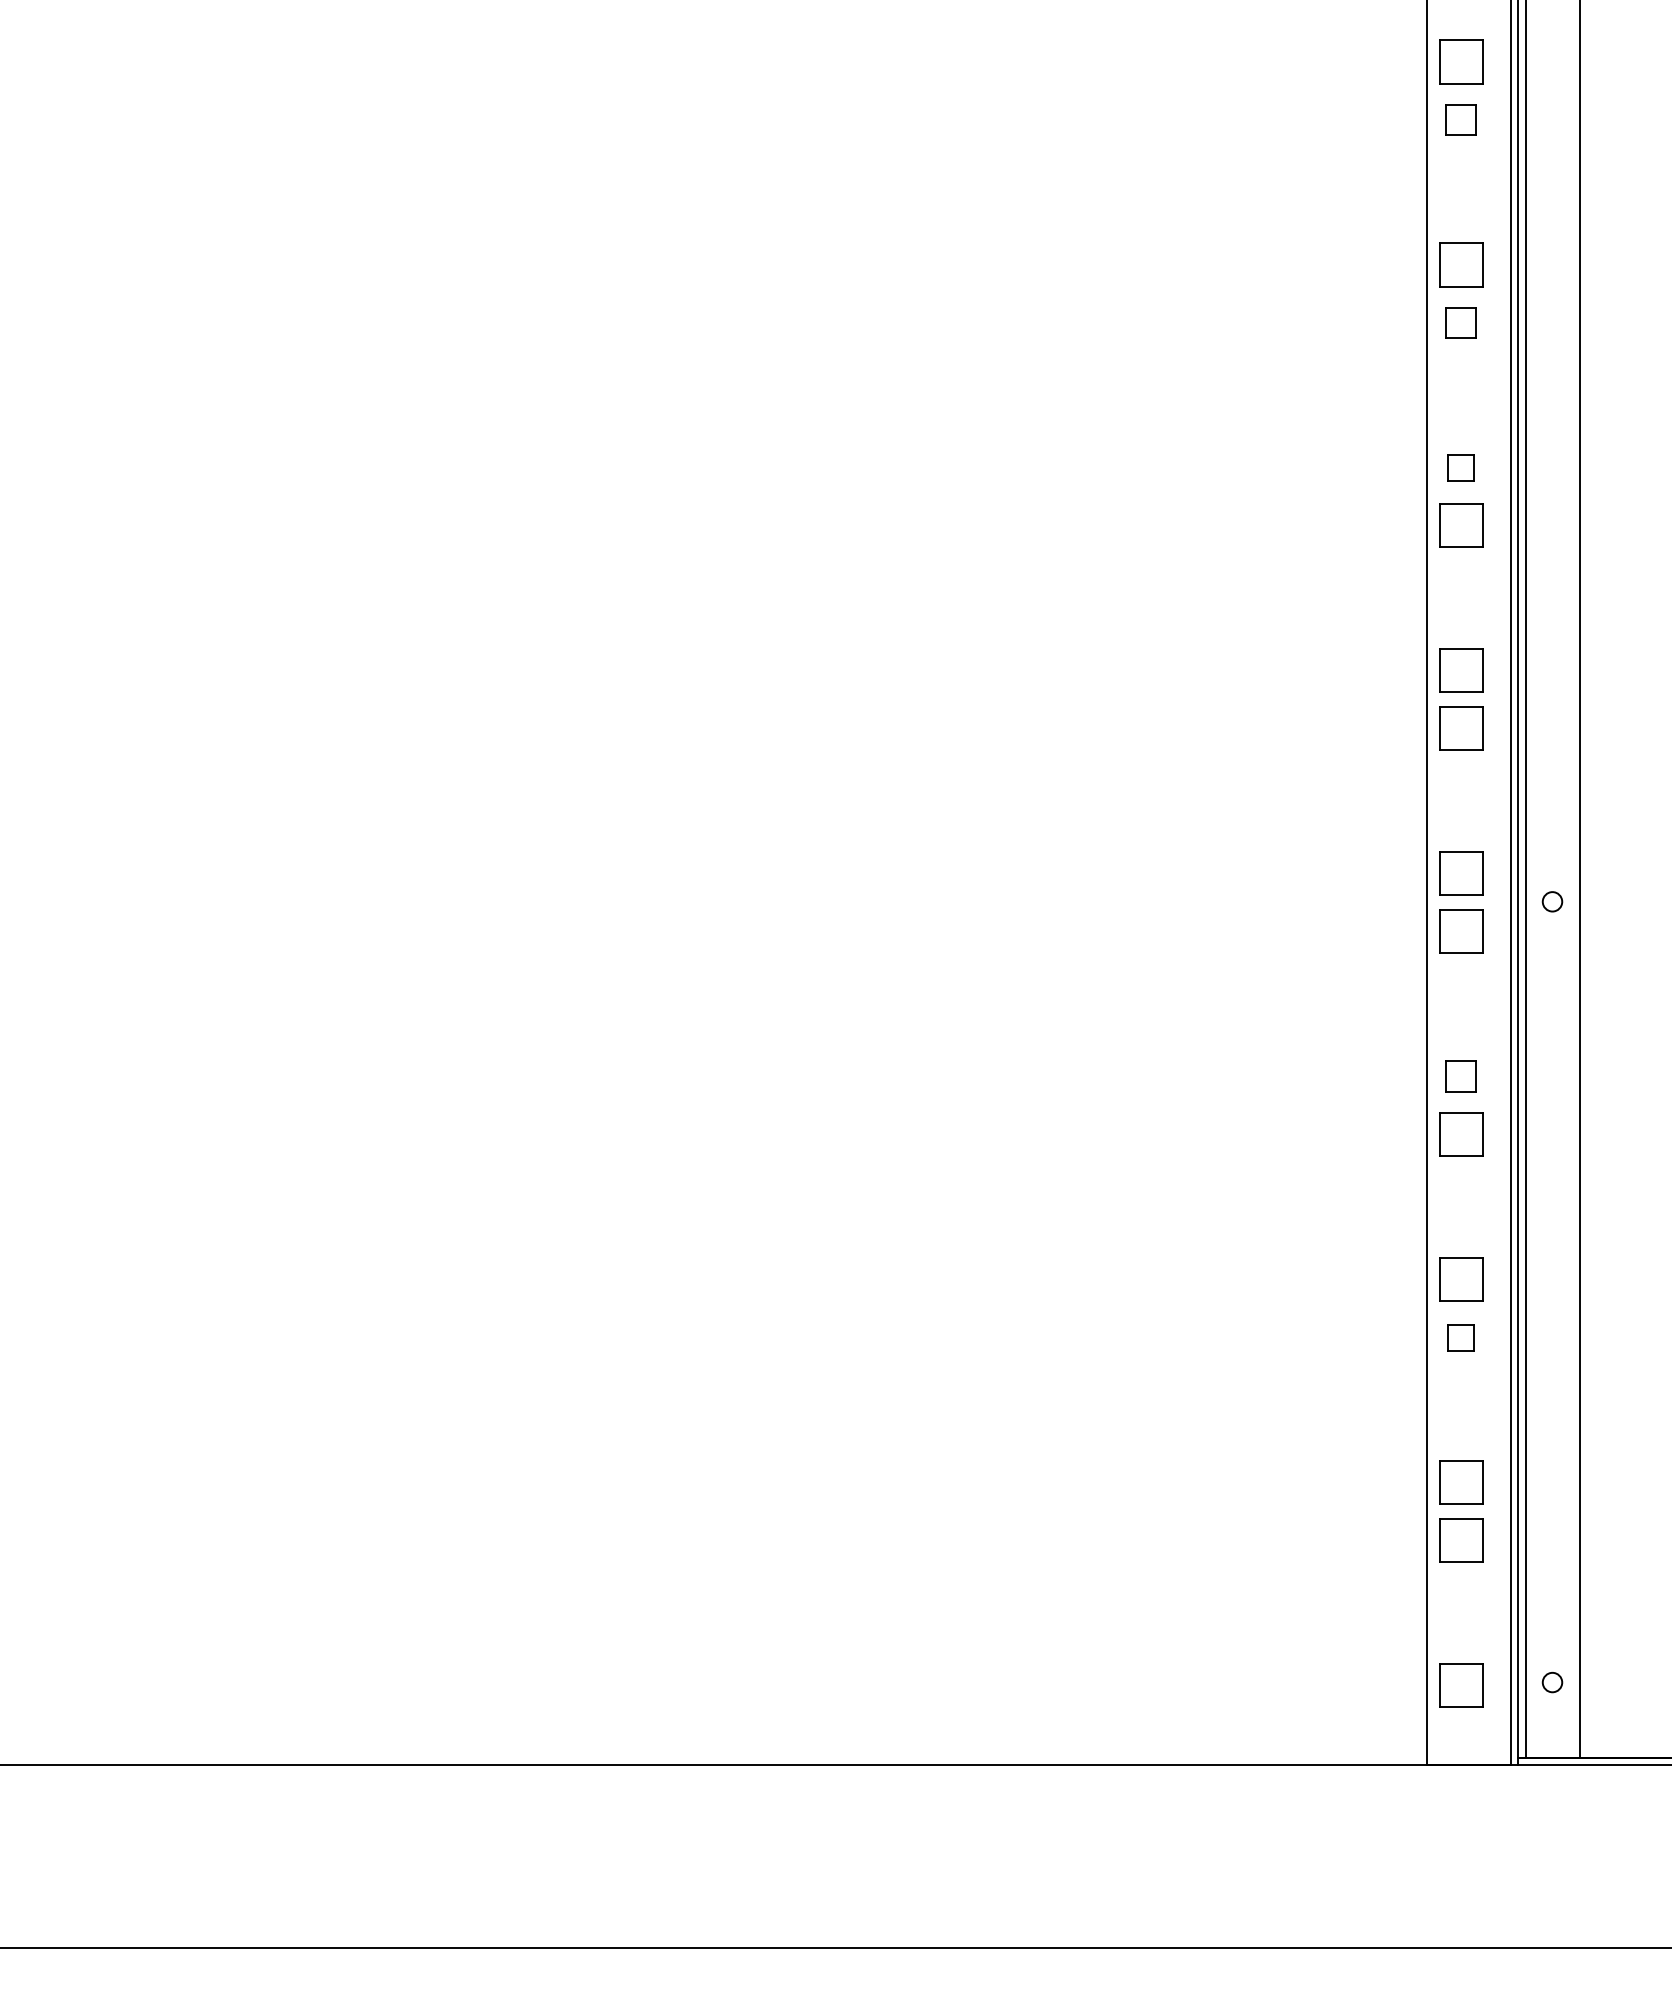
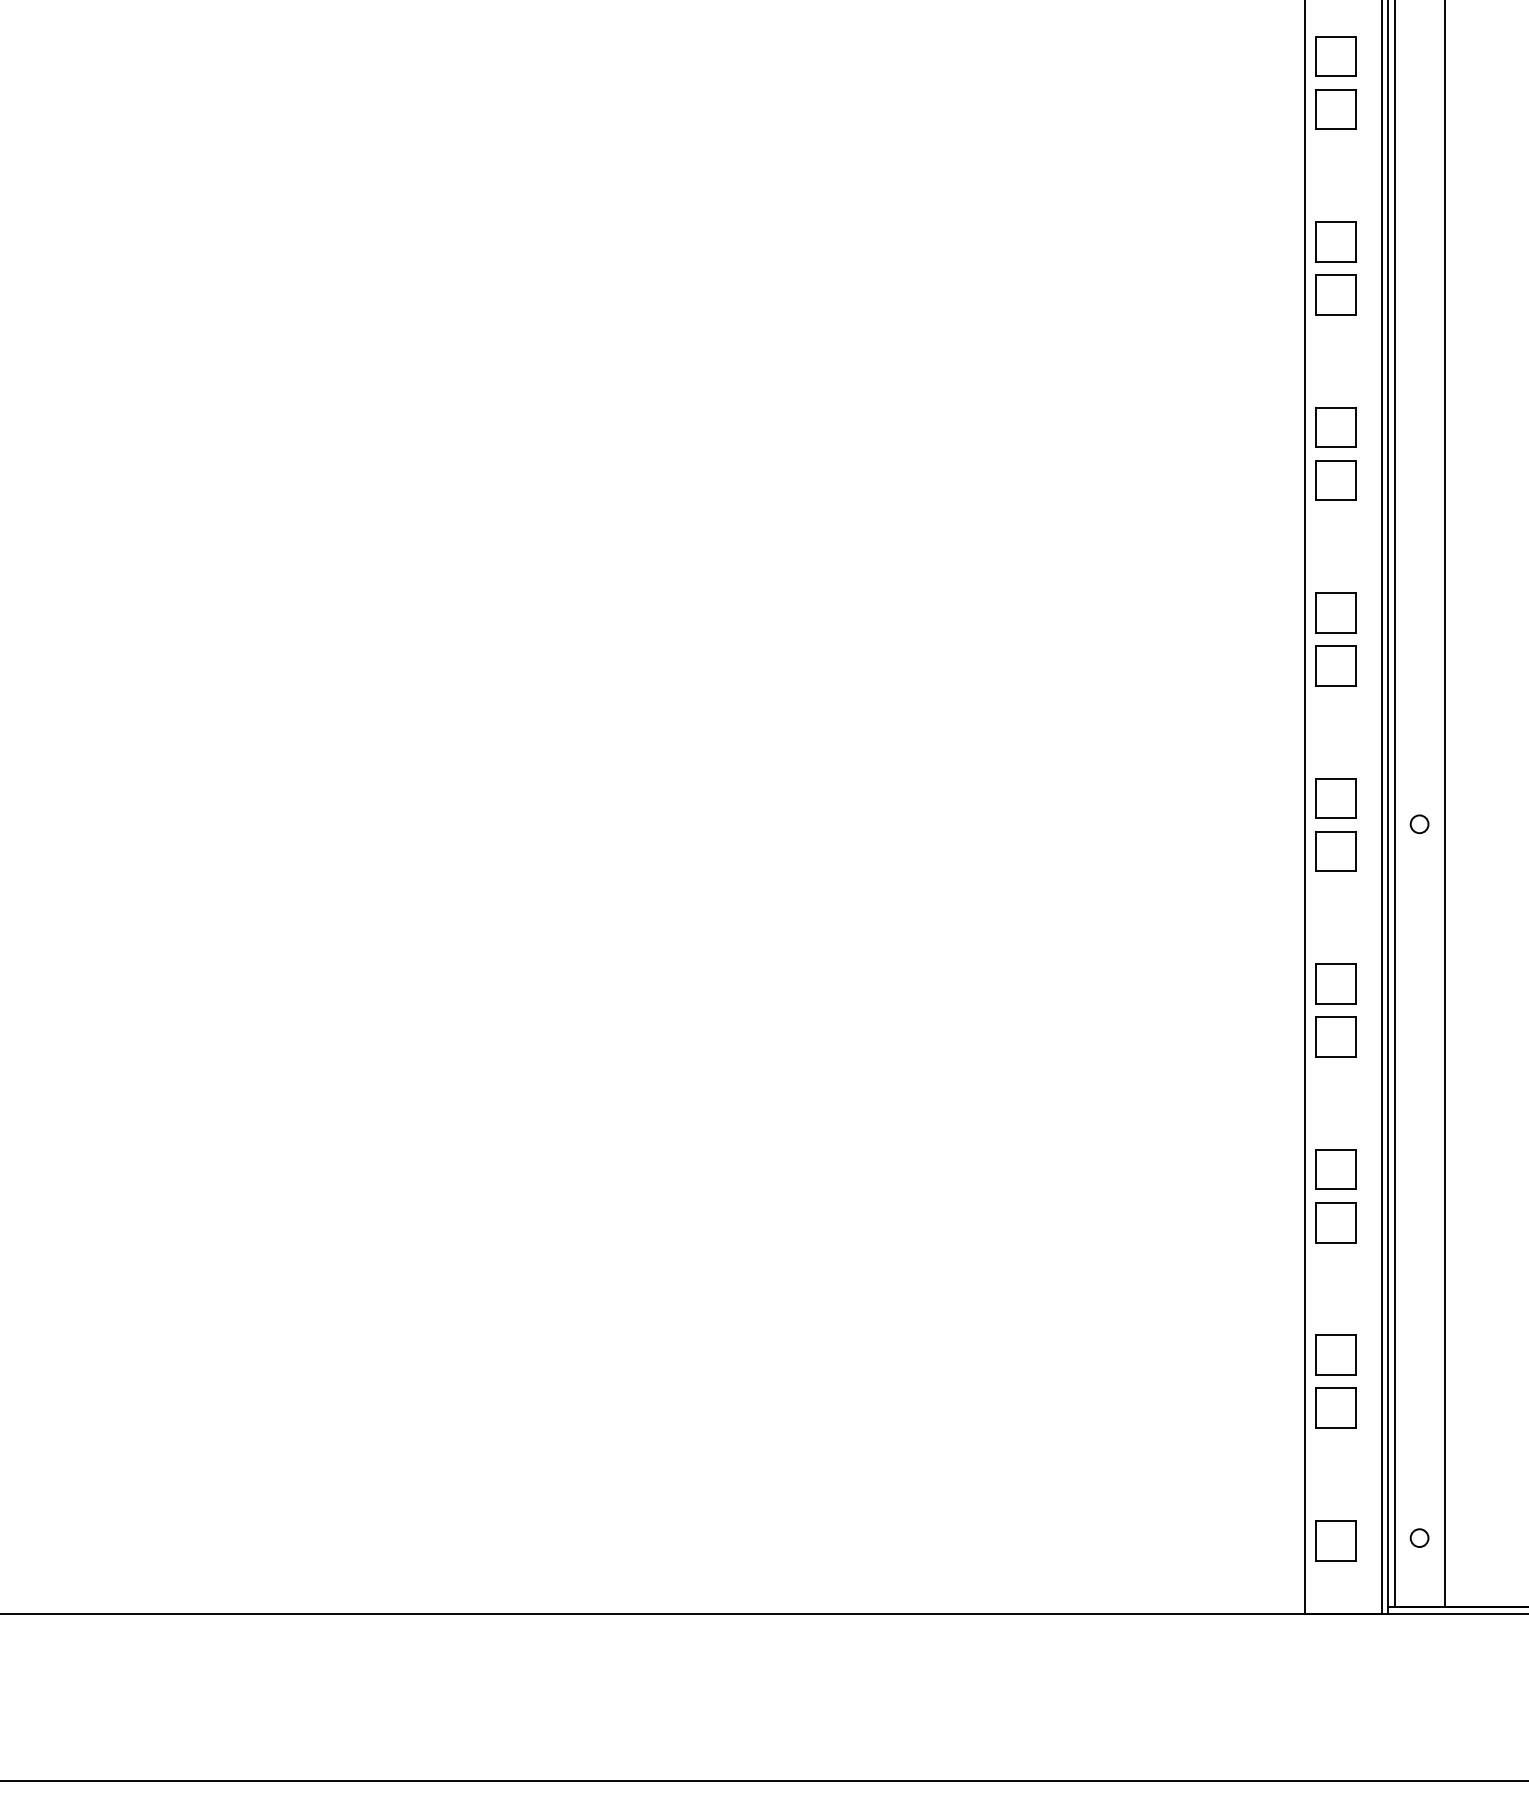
part: (1461, 119) -> (1336, 109), size x1.43
part: (1461, 322) -> (1336, 294), size x1.43
part: (1461, 467) -> (1336, 427), size x1.67
part: (1461, 1076) -> (1336, 984), size x1.43
part: (1461, 1337) -> (1336, 1222), size x1.67

